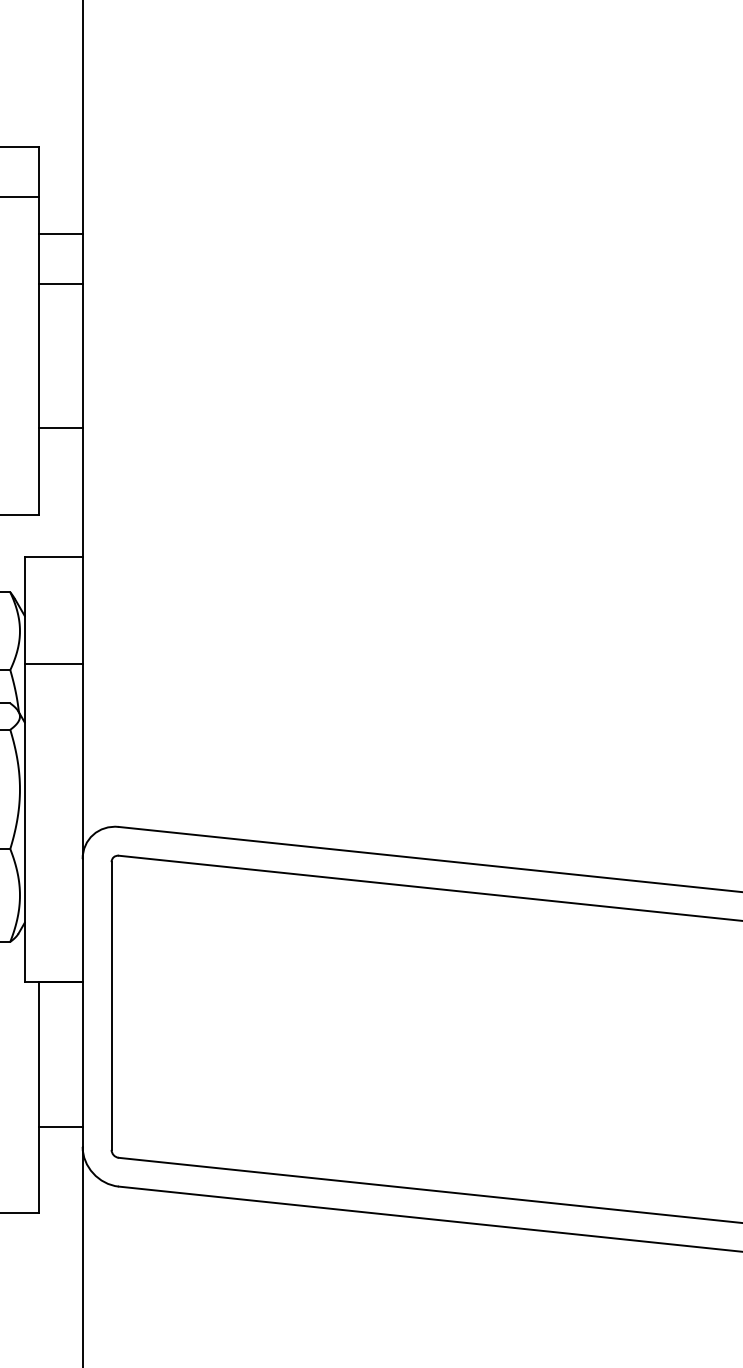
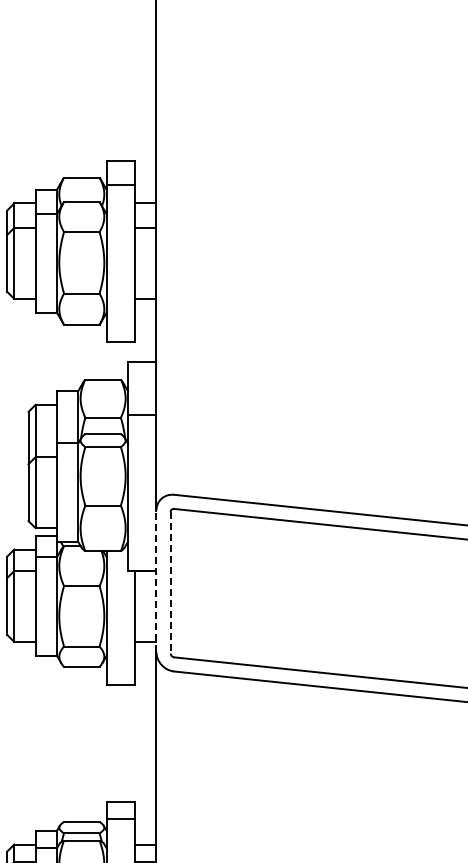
line: (82, 1003) -> (156, 581), solid -> dashed
line: (111, 1005) -> (170, 582), solid -> dashed

